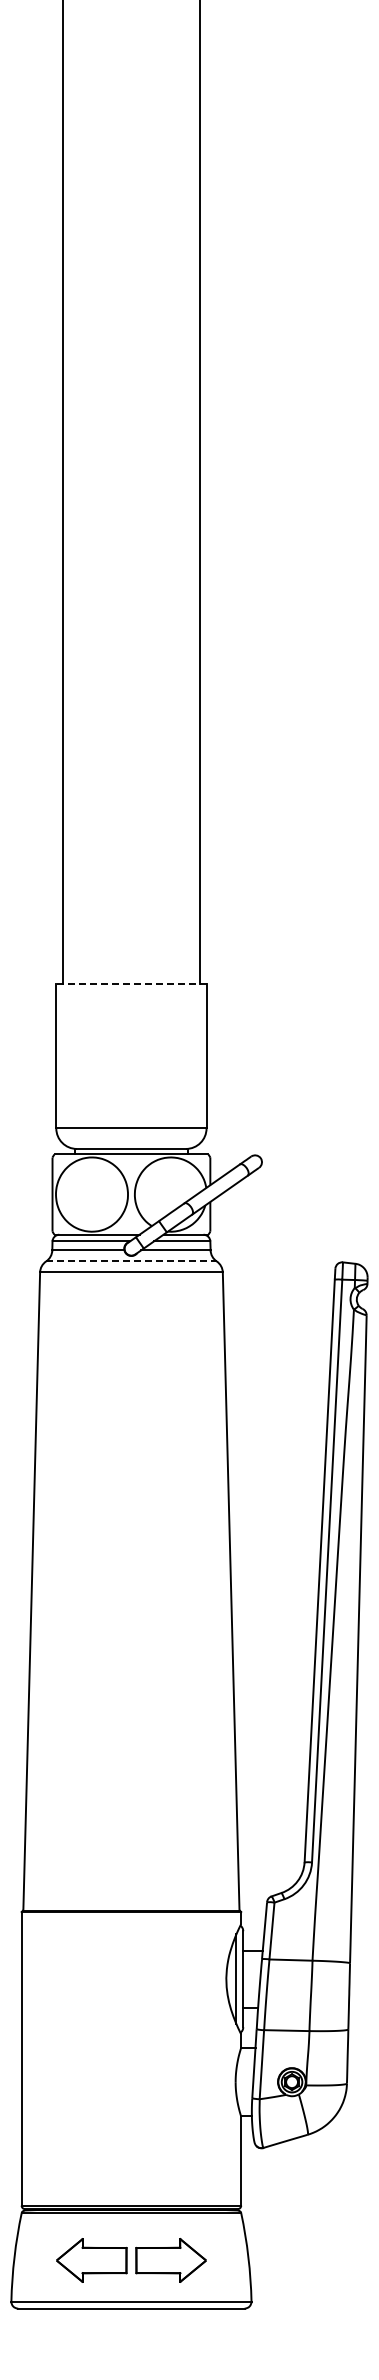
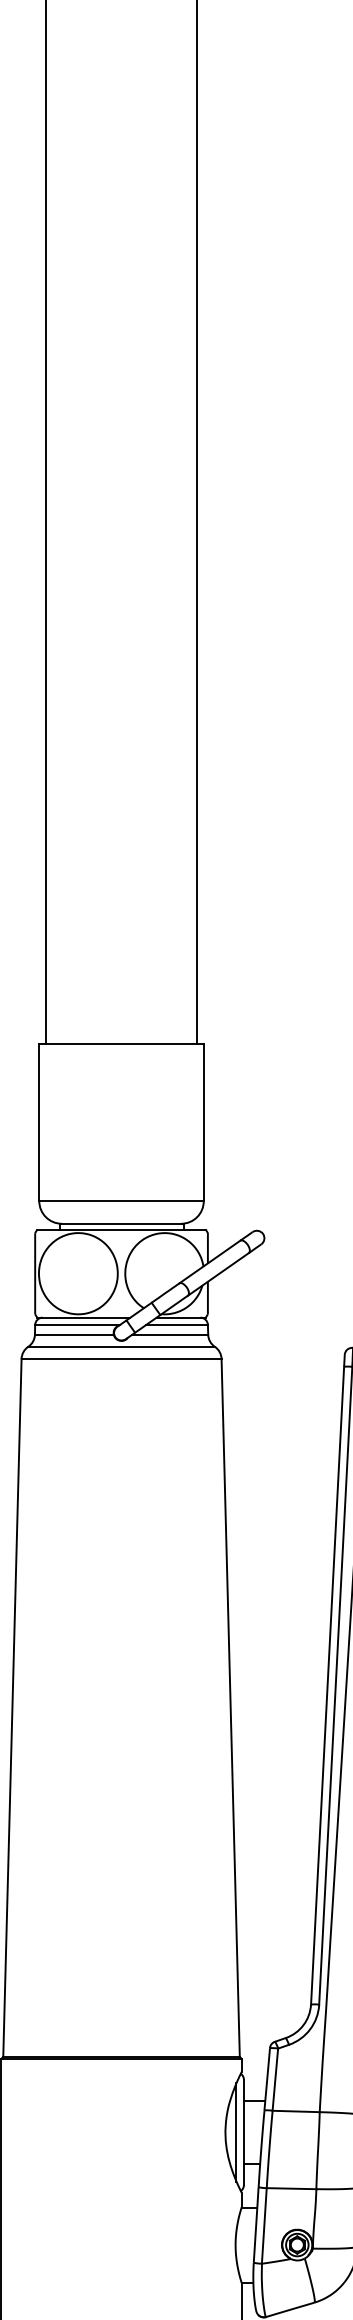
line: (130, 984) -> (120, 1043), dashed -> solid
line: (131, 1261) -> (121, 1346), dashed -> solid

